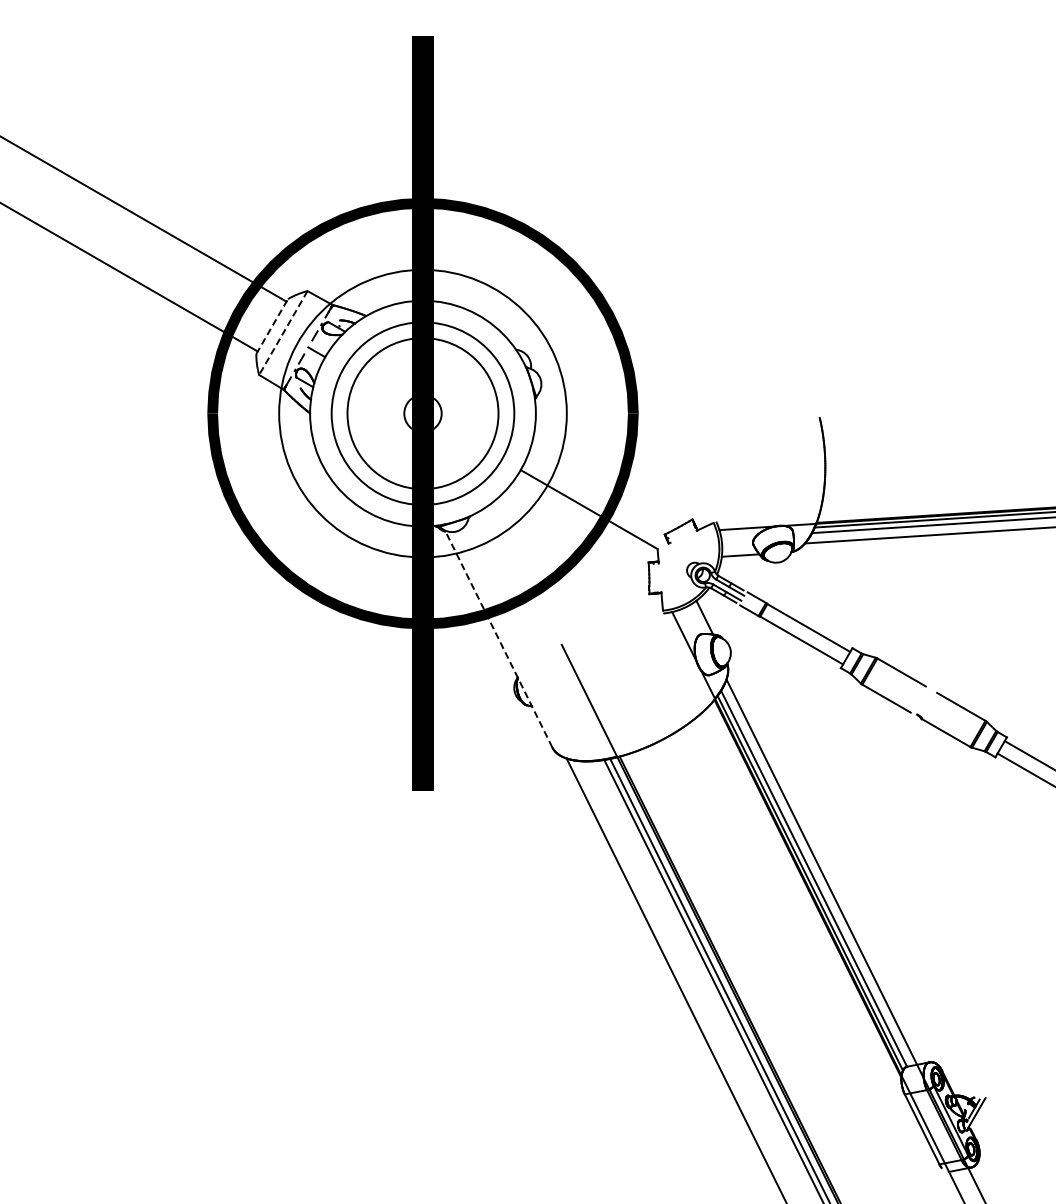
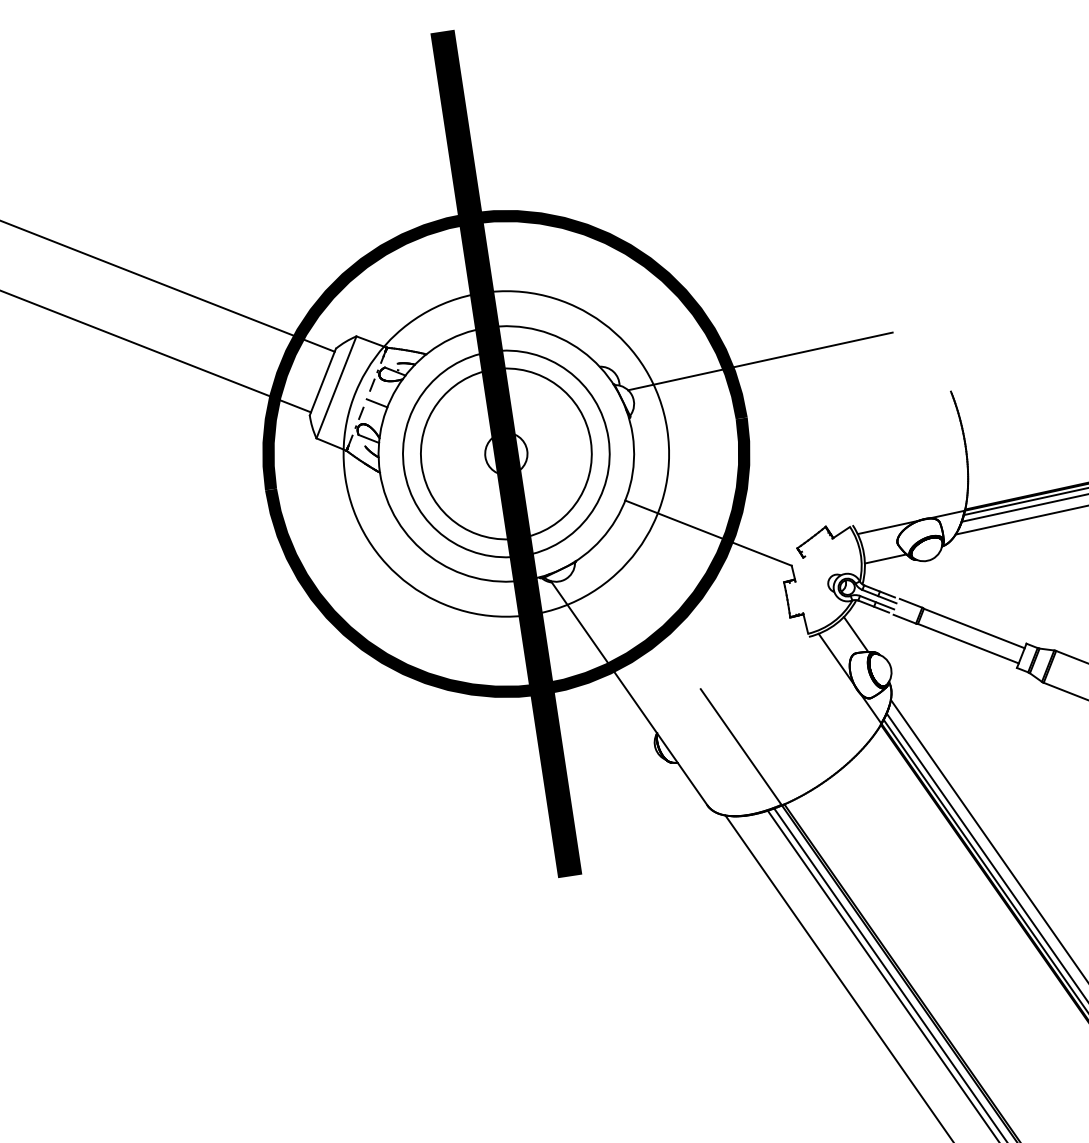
line: (272, 326) -> (323, 381), dashed -> solid
line: (283, 333) -> (336, 387), dashed -> solid
line: (656, 366) -> (759, 361), added
line: (498, 638) -> (628, 692), dashed -> solid

